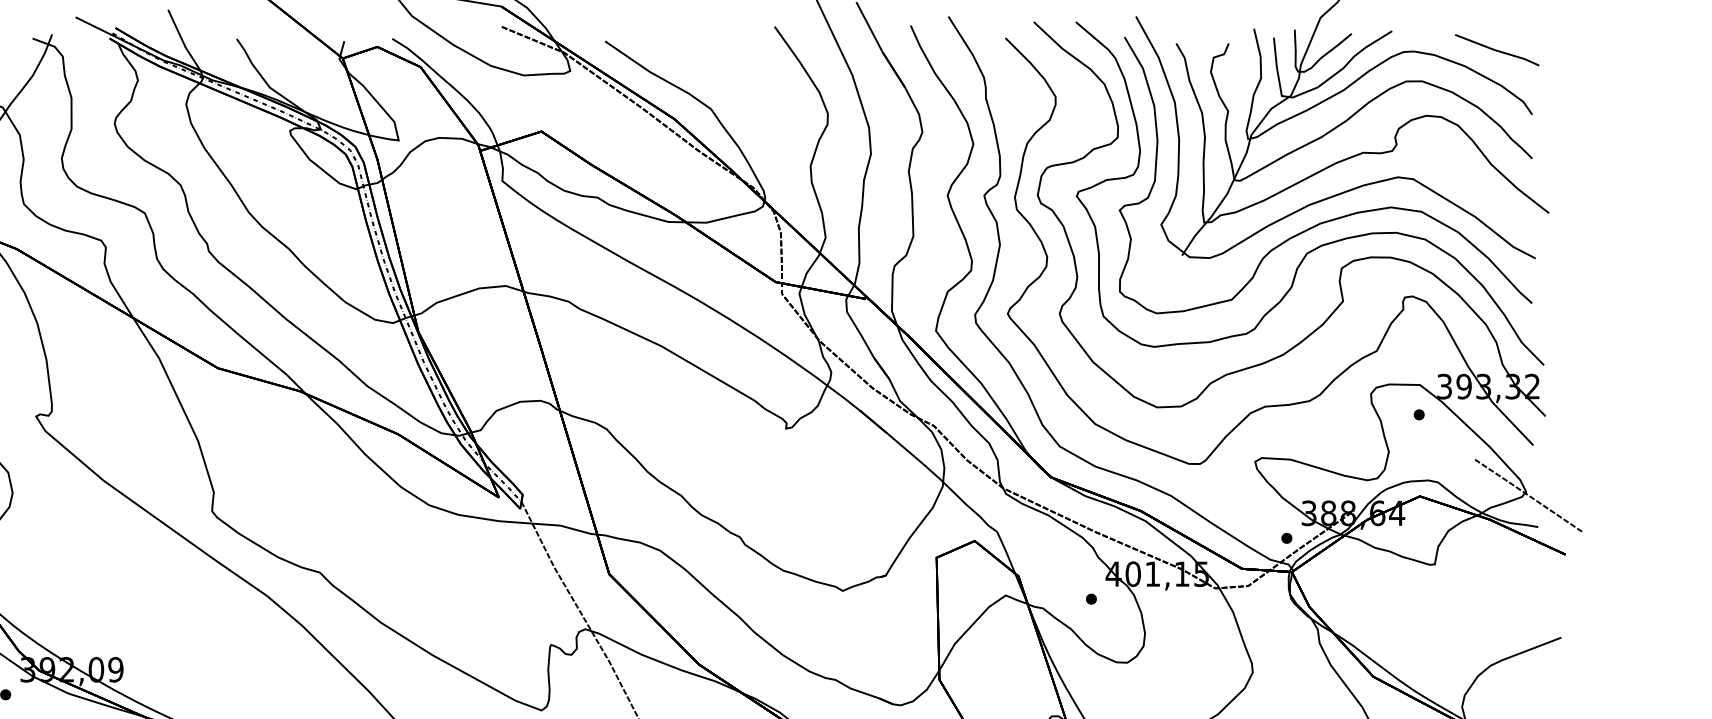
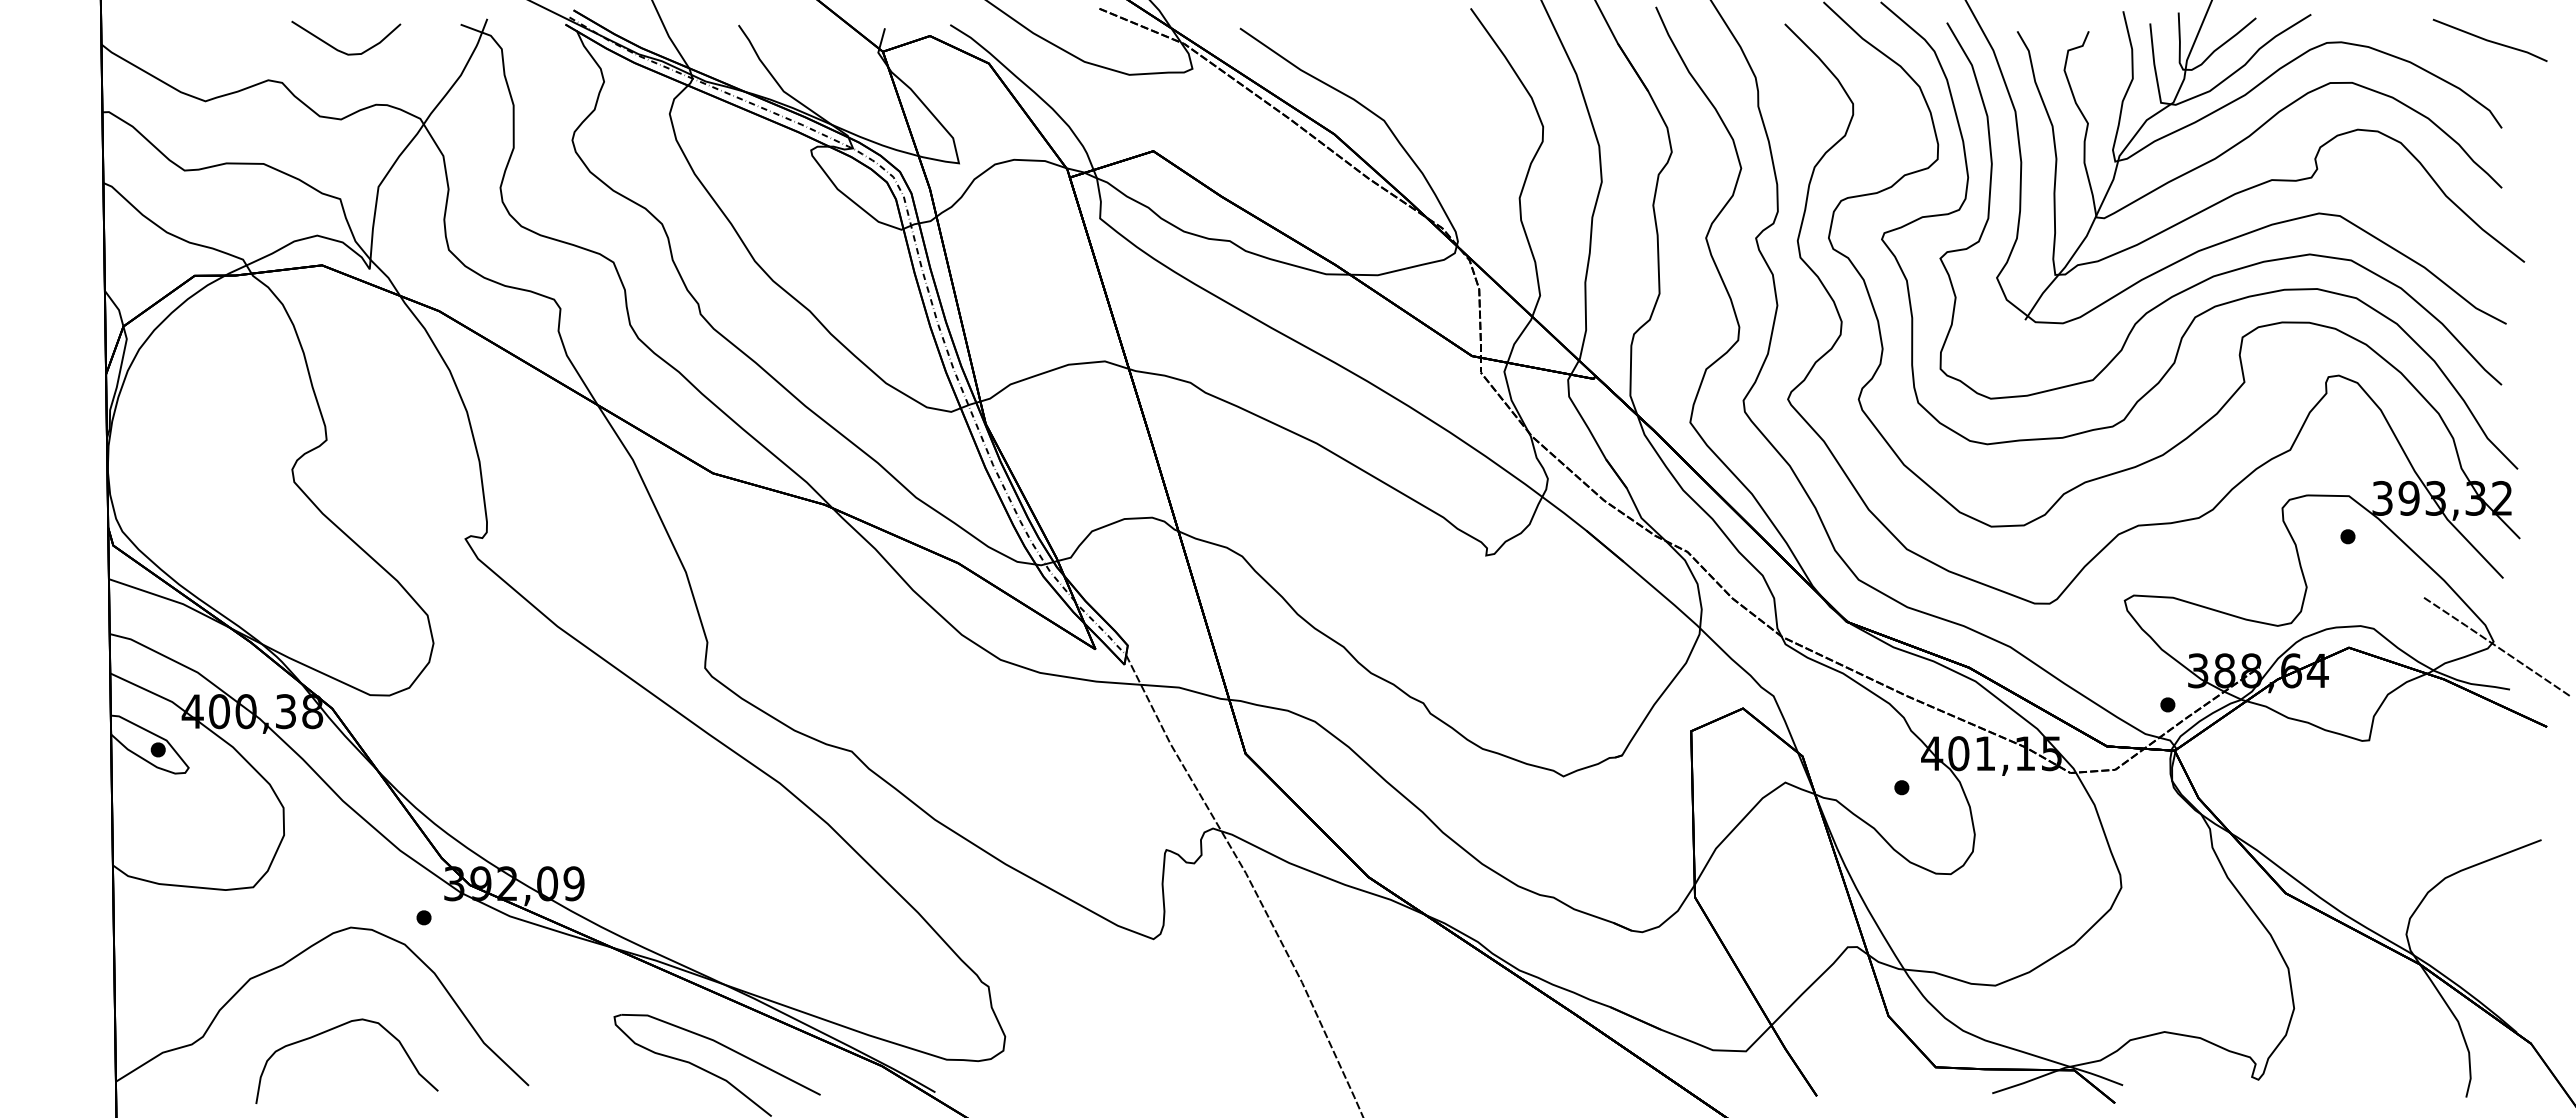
line: (1495, 49) -> (2488, 39), moved

